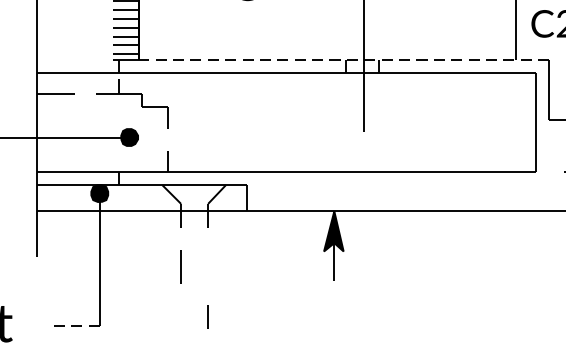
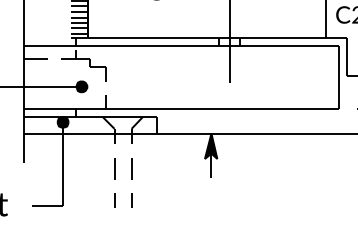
line: (343, 59) -> (217, 37), dashed -> solid
line: (207, 266) -> (131, 168), added
line: (181, 317) -> (114, 200), added
line: (75, 326) -> (47, 206), dashed -> solid

